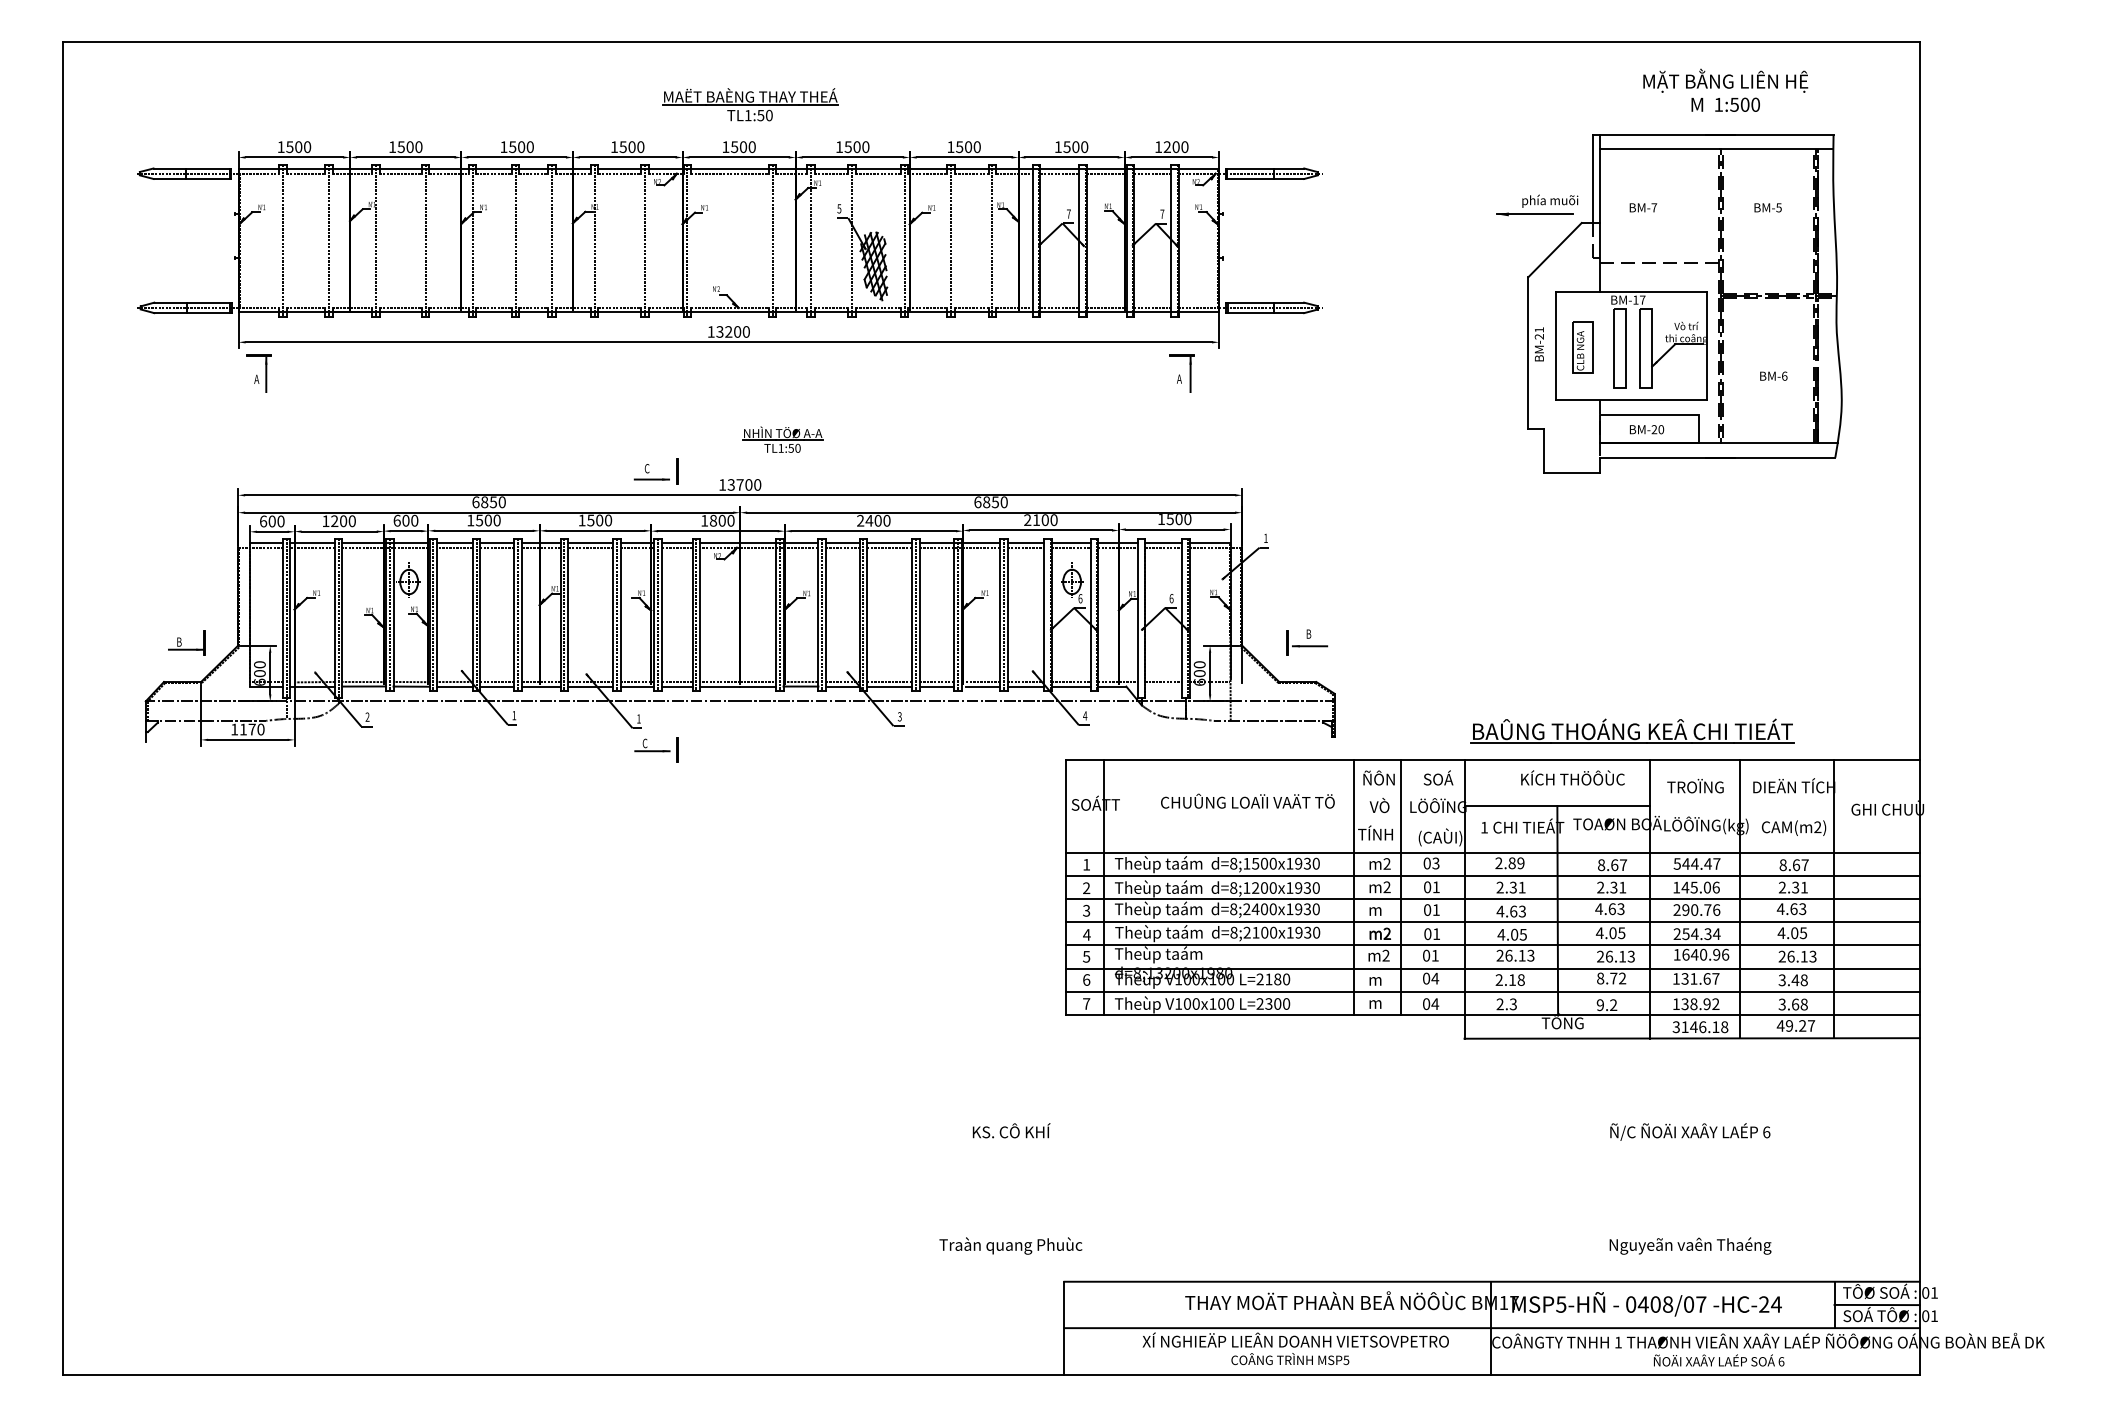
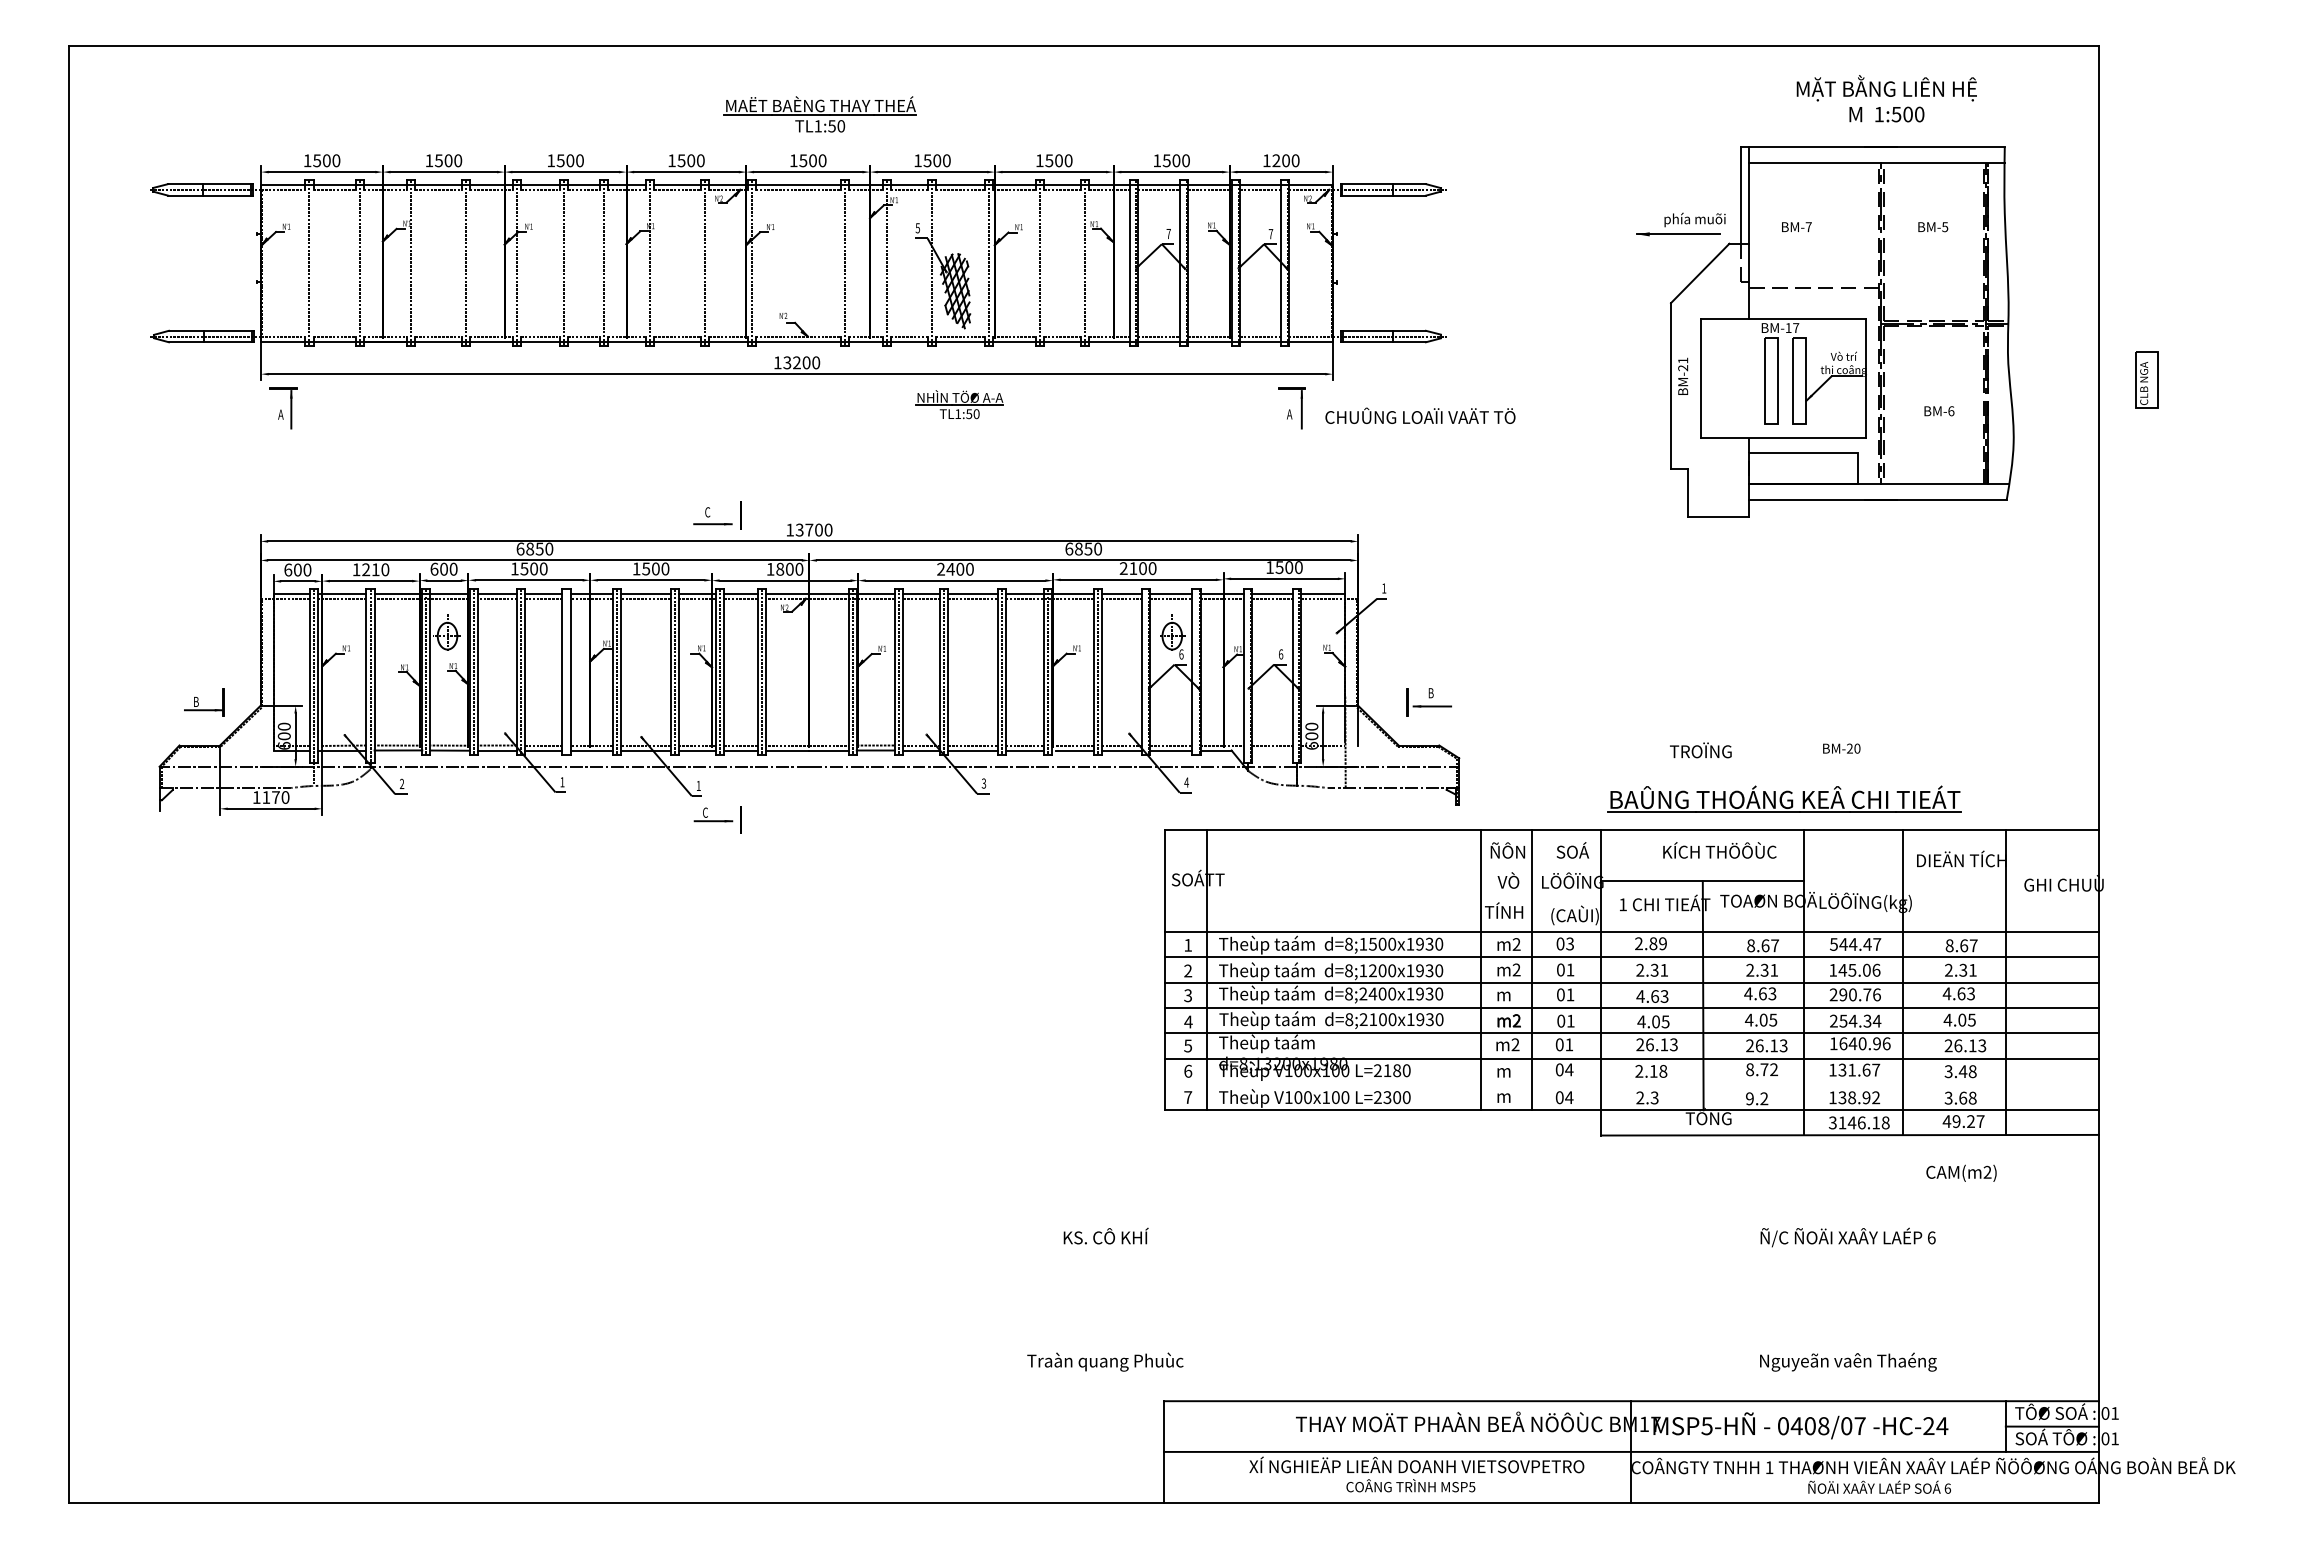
part: (1582, 347) -> (2146, 379), moved
text: (1646, 429) -> (1841, 748), moved
part: (782, 439) -> (959, 404), moved
text: (343, 520) -> (375, 569), 1200 -> 1210
line: (517, 614) -> (566, 671), removed
text: (1695, 786) -> (1700, 750), moved
text: (1247, 800) -> (1420, 415), moved
text: (1793, 827) -> (1961, 1172), moved
line: (1492, 992) -> (1631, 1084), removed

